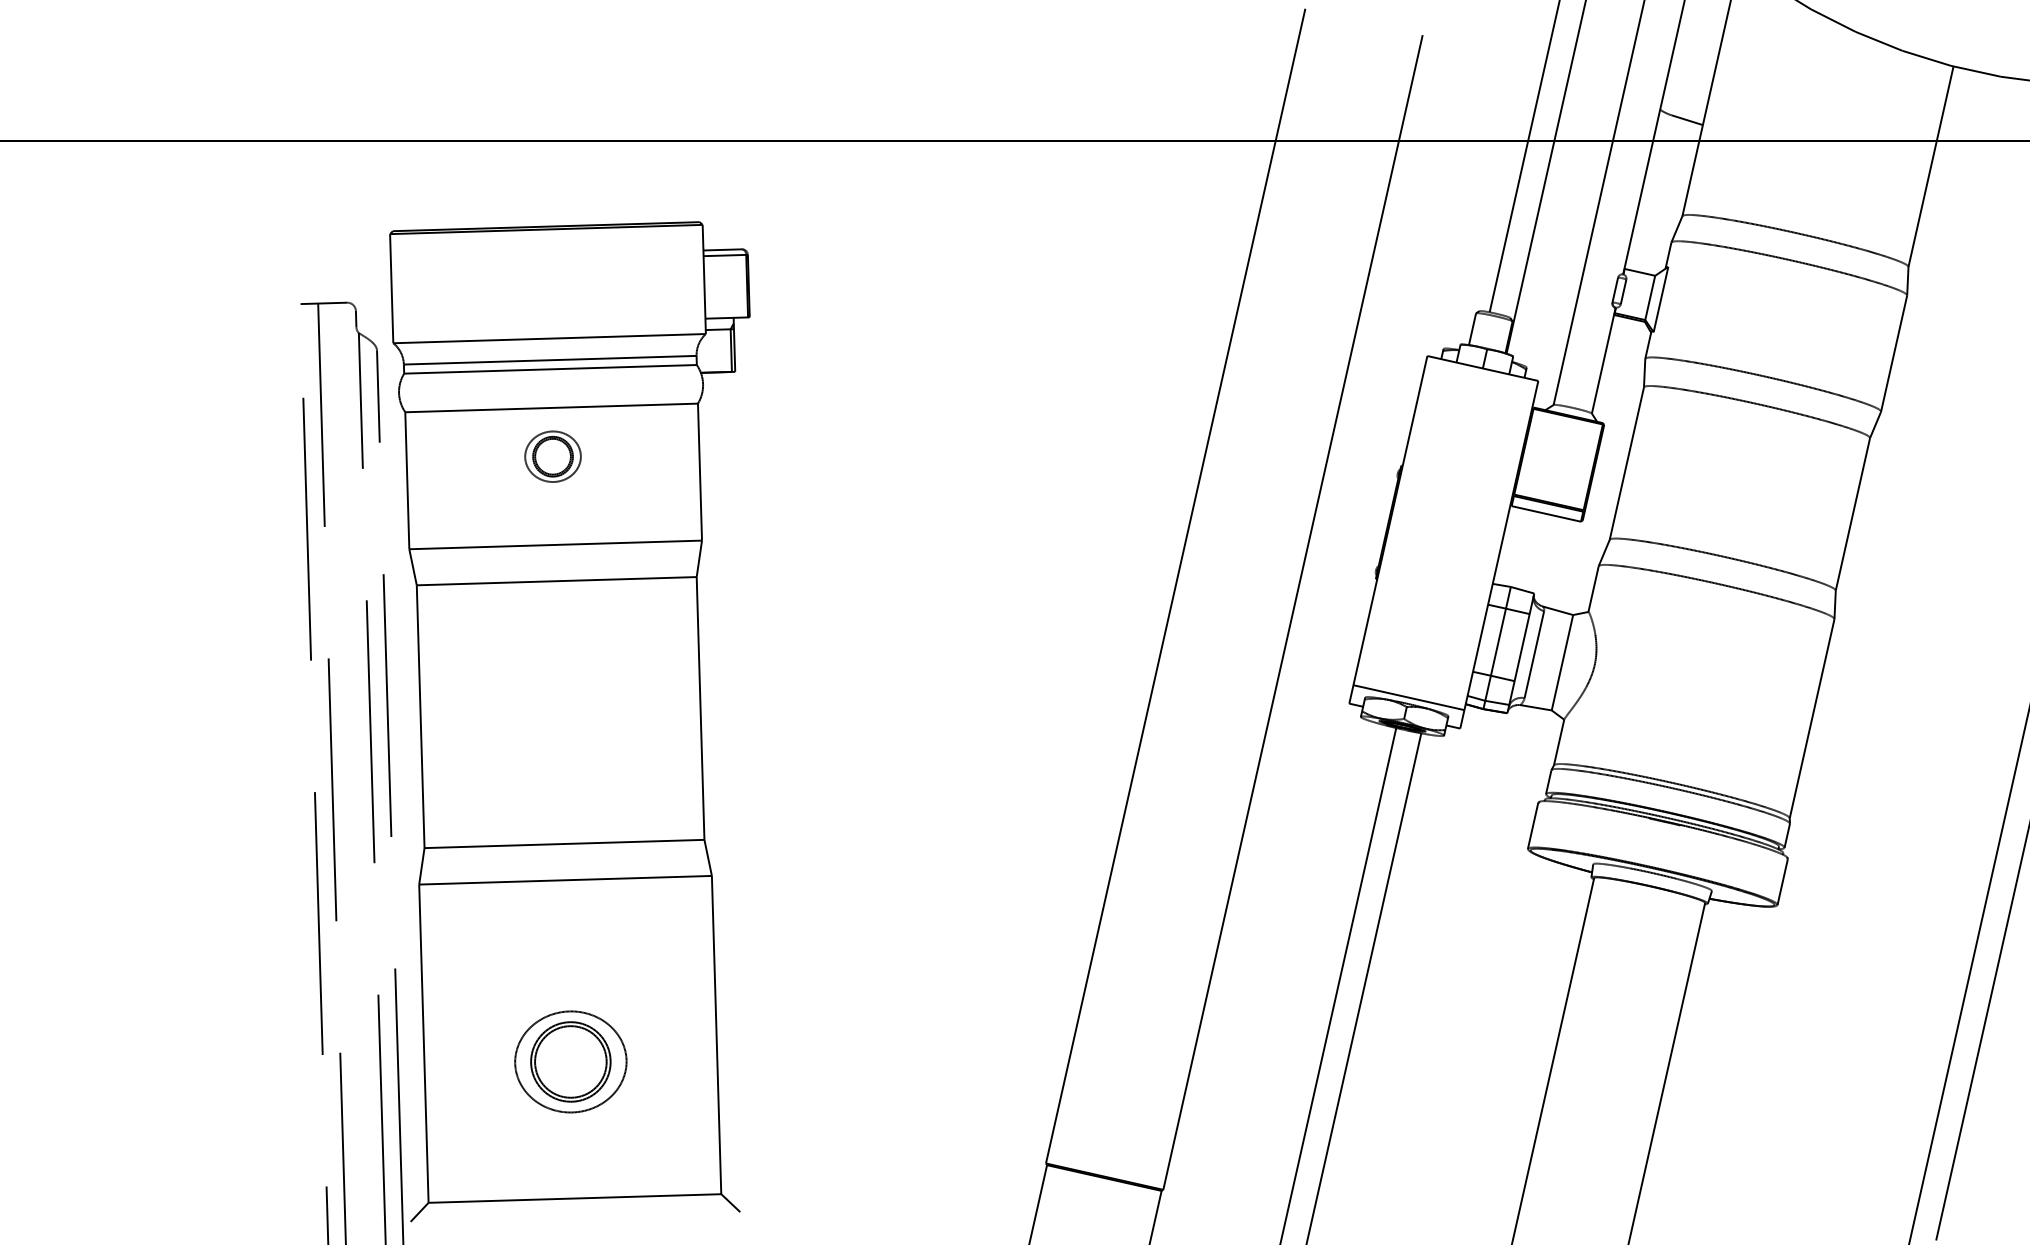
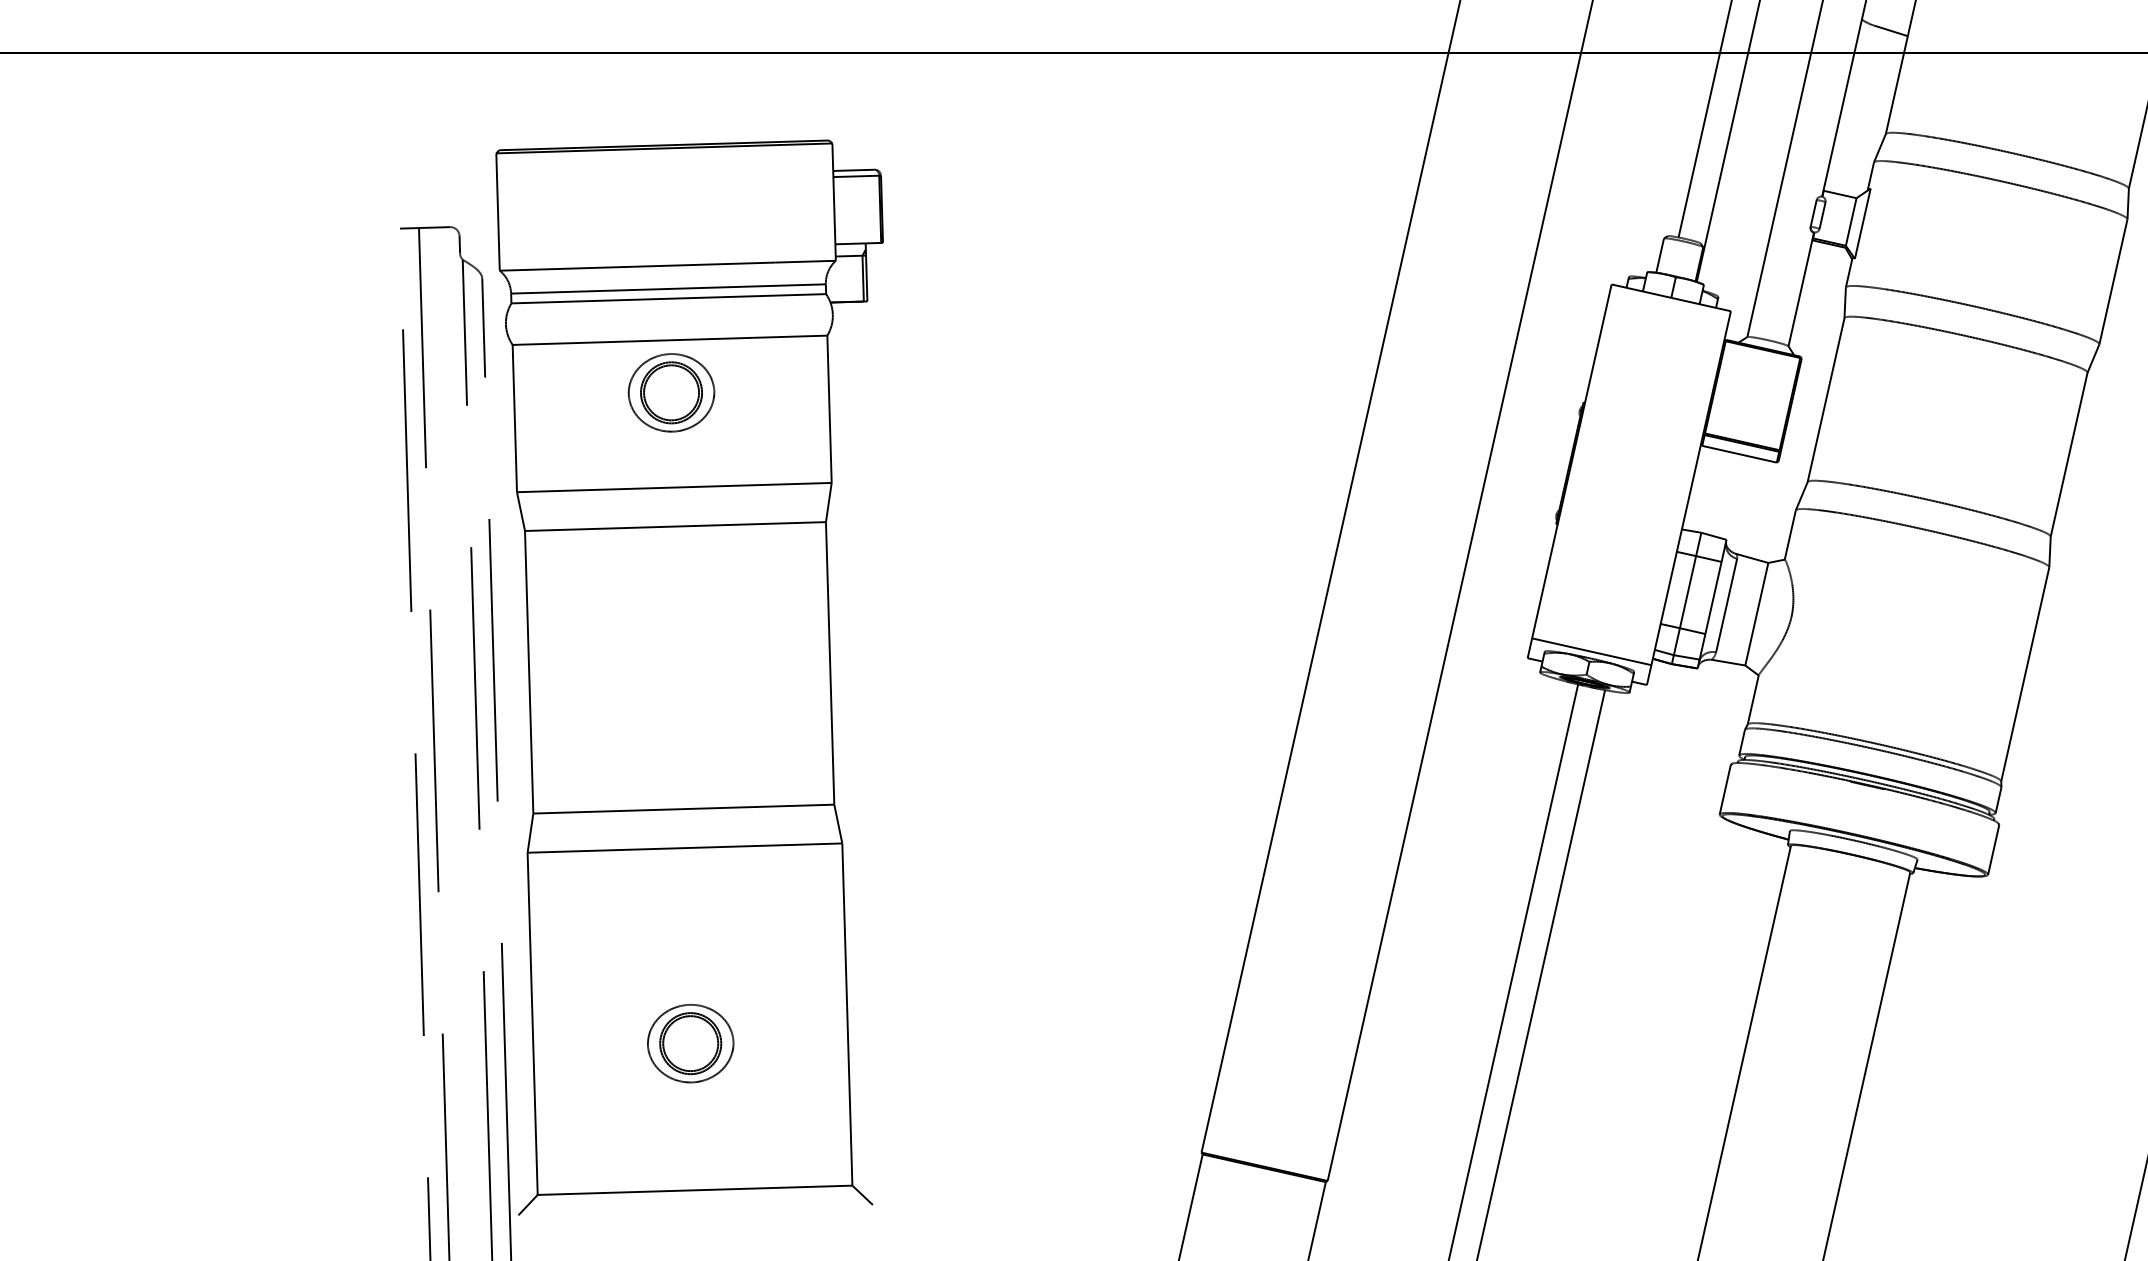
part: (552, 456) -> (670, 392), size x1.43
part: (570, 1062) -> (690, 1044), size x0.71

